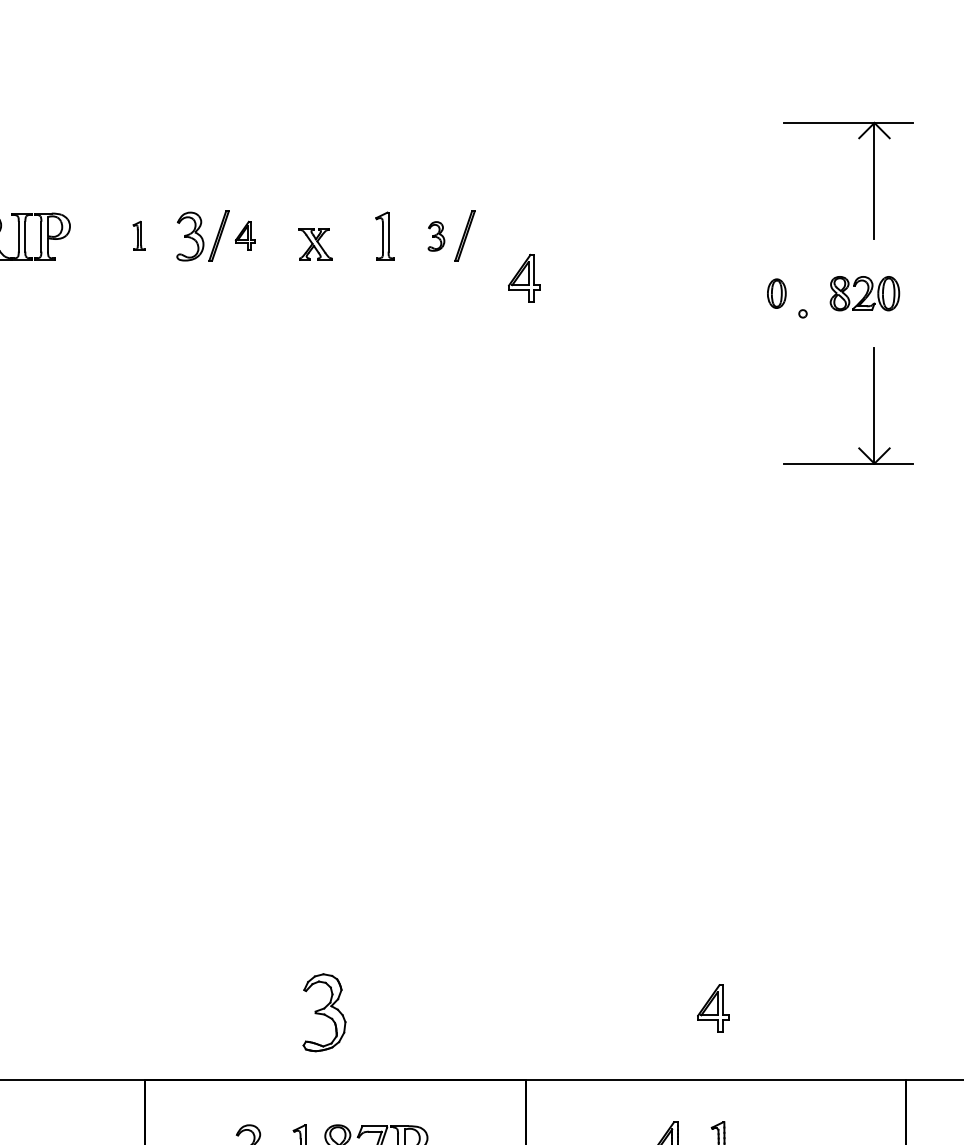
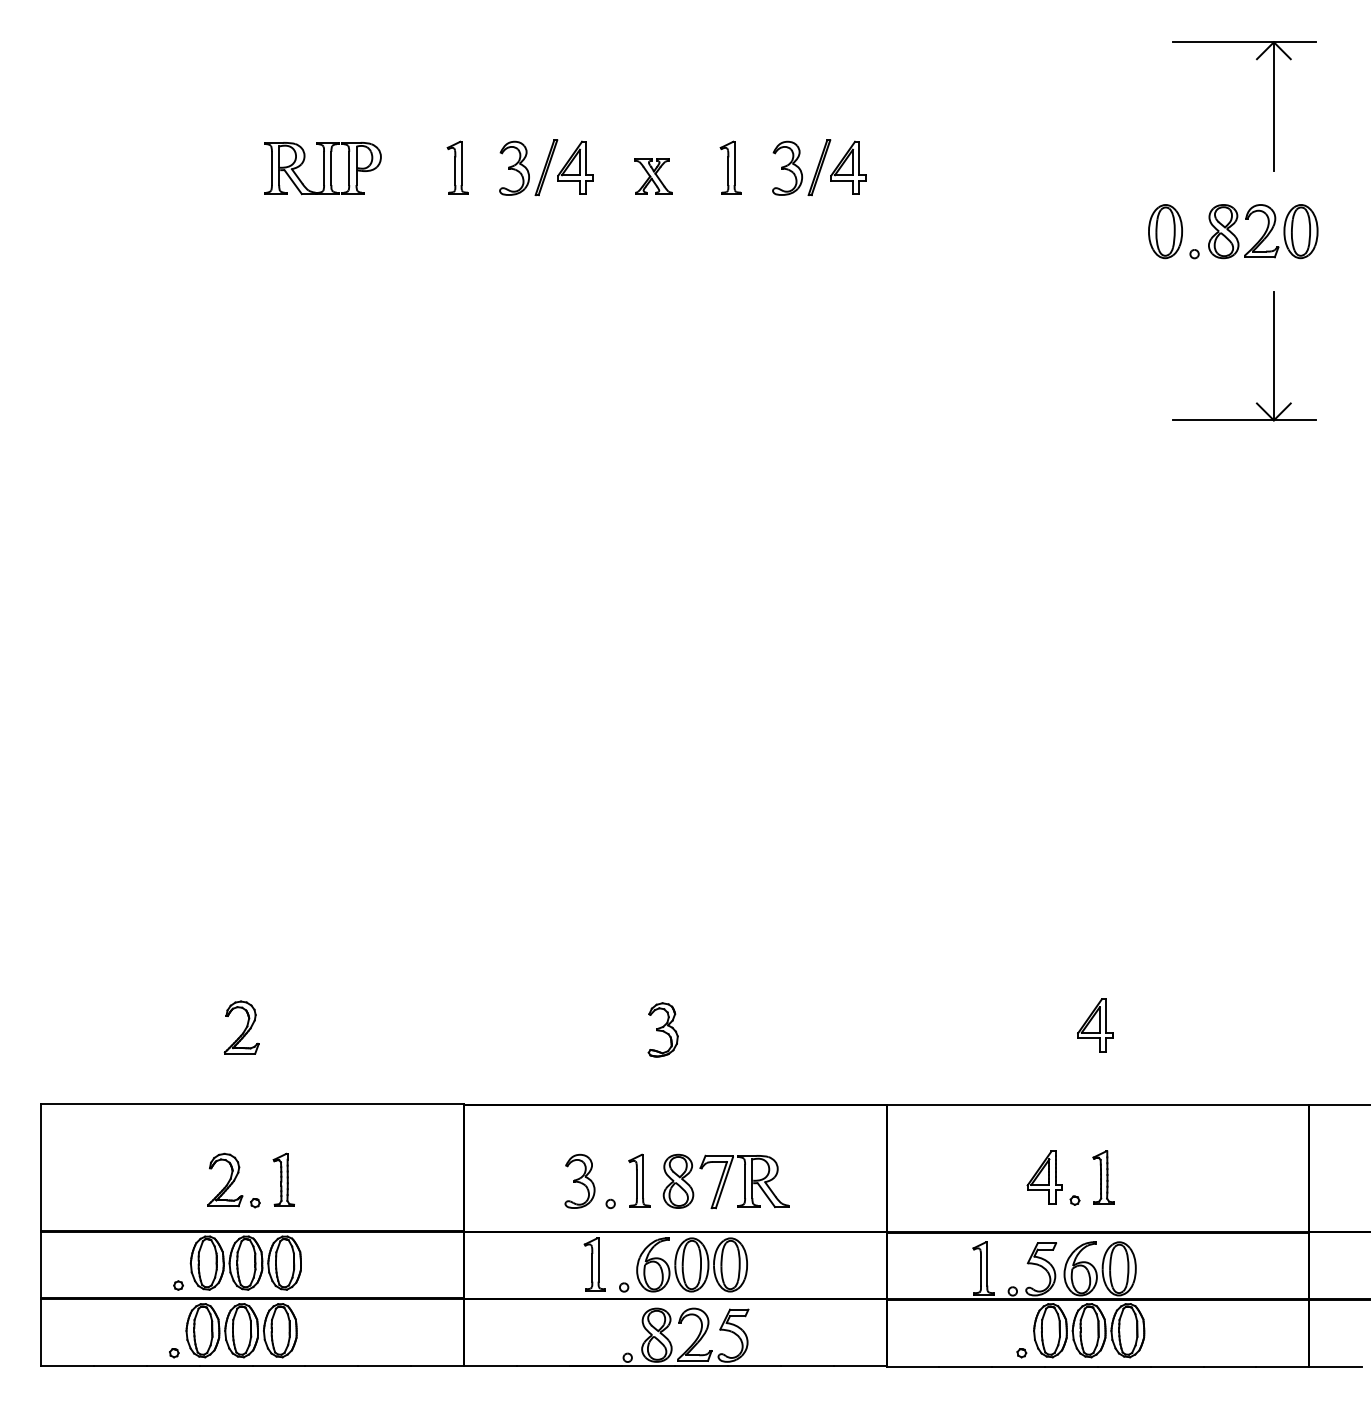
part: (138, 235) -> (457, 167), size x1.67
part: (245, 235) -> (575, 167), size x1.67
part: (436, 235) -> (787, 167), size x1.67
part: (524, 278) -> (848, 167), moved
part: (776, 293) -> (1165, 231), size x1.67
part: (865, 293) -> (1263, 231), size x1.43
part: (323, 1012) -> (662, 1029), size x0.62

